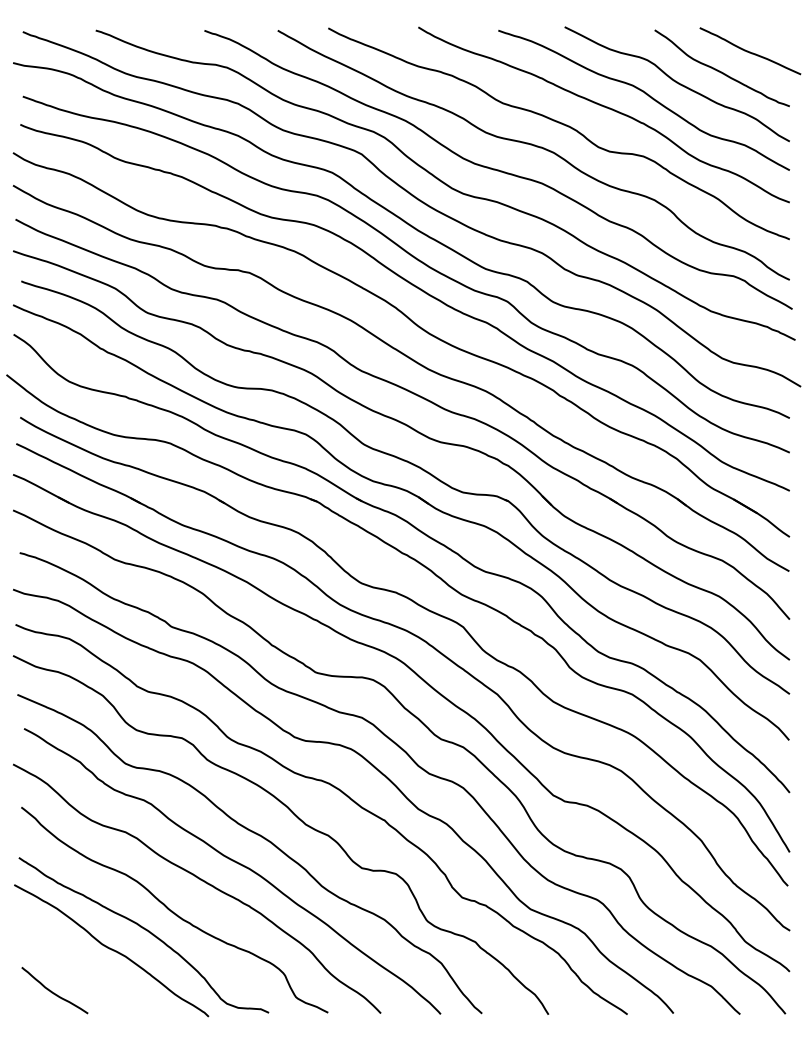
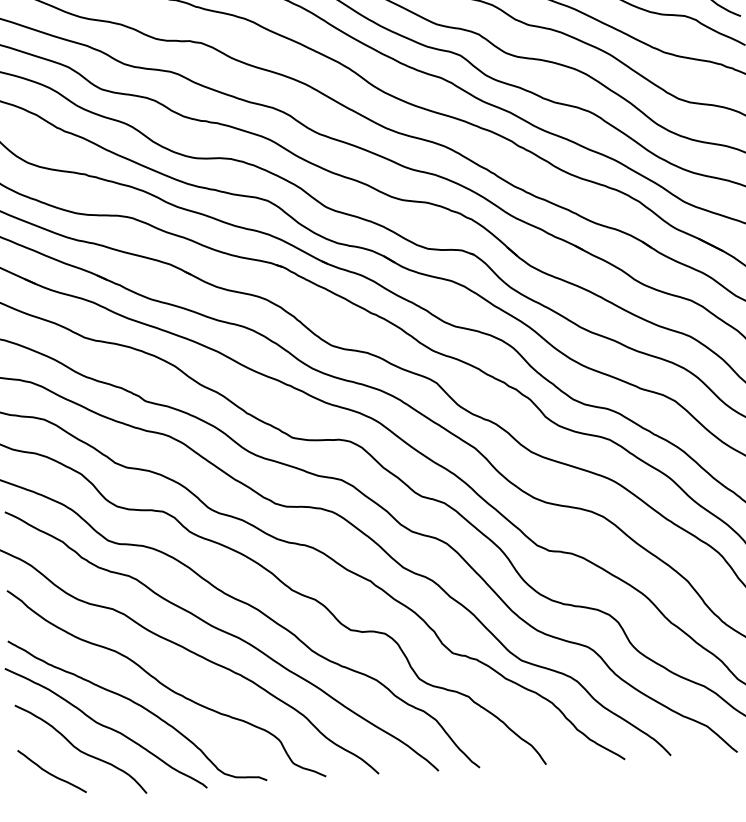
curve: (83, 969) -> (79, 748), added

